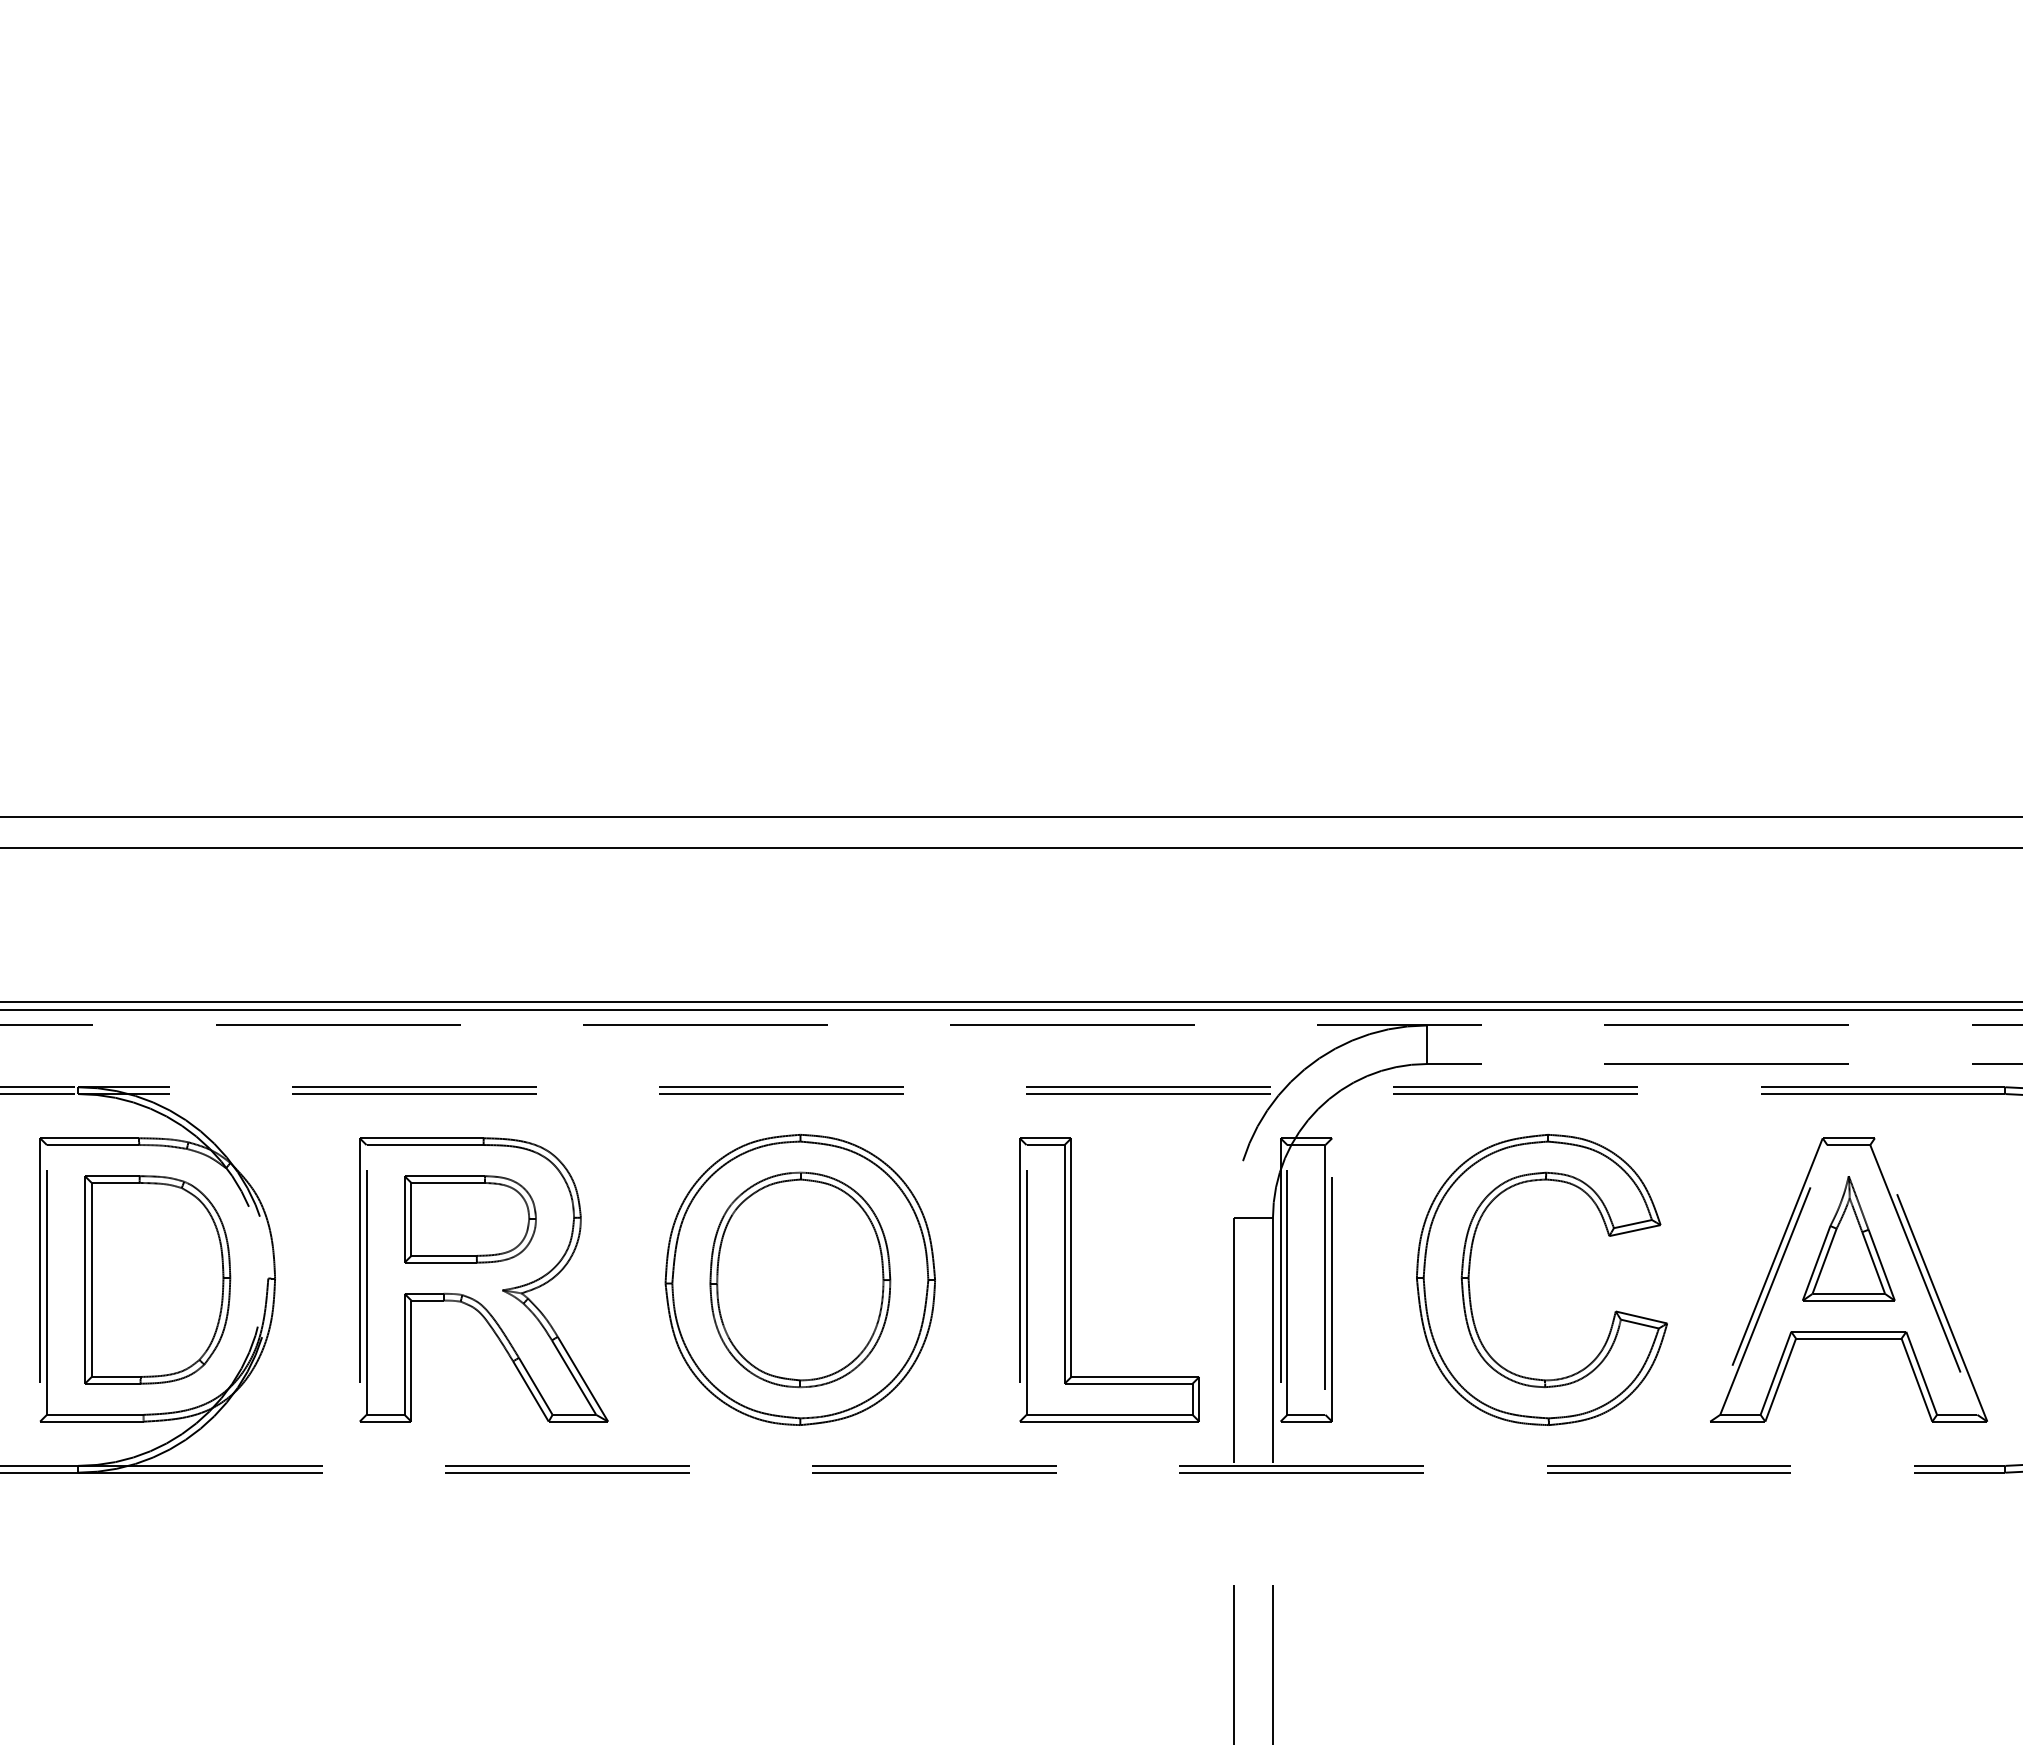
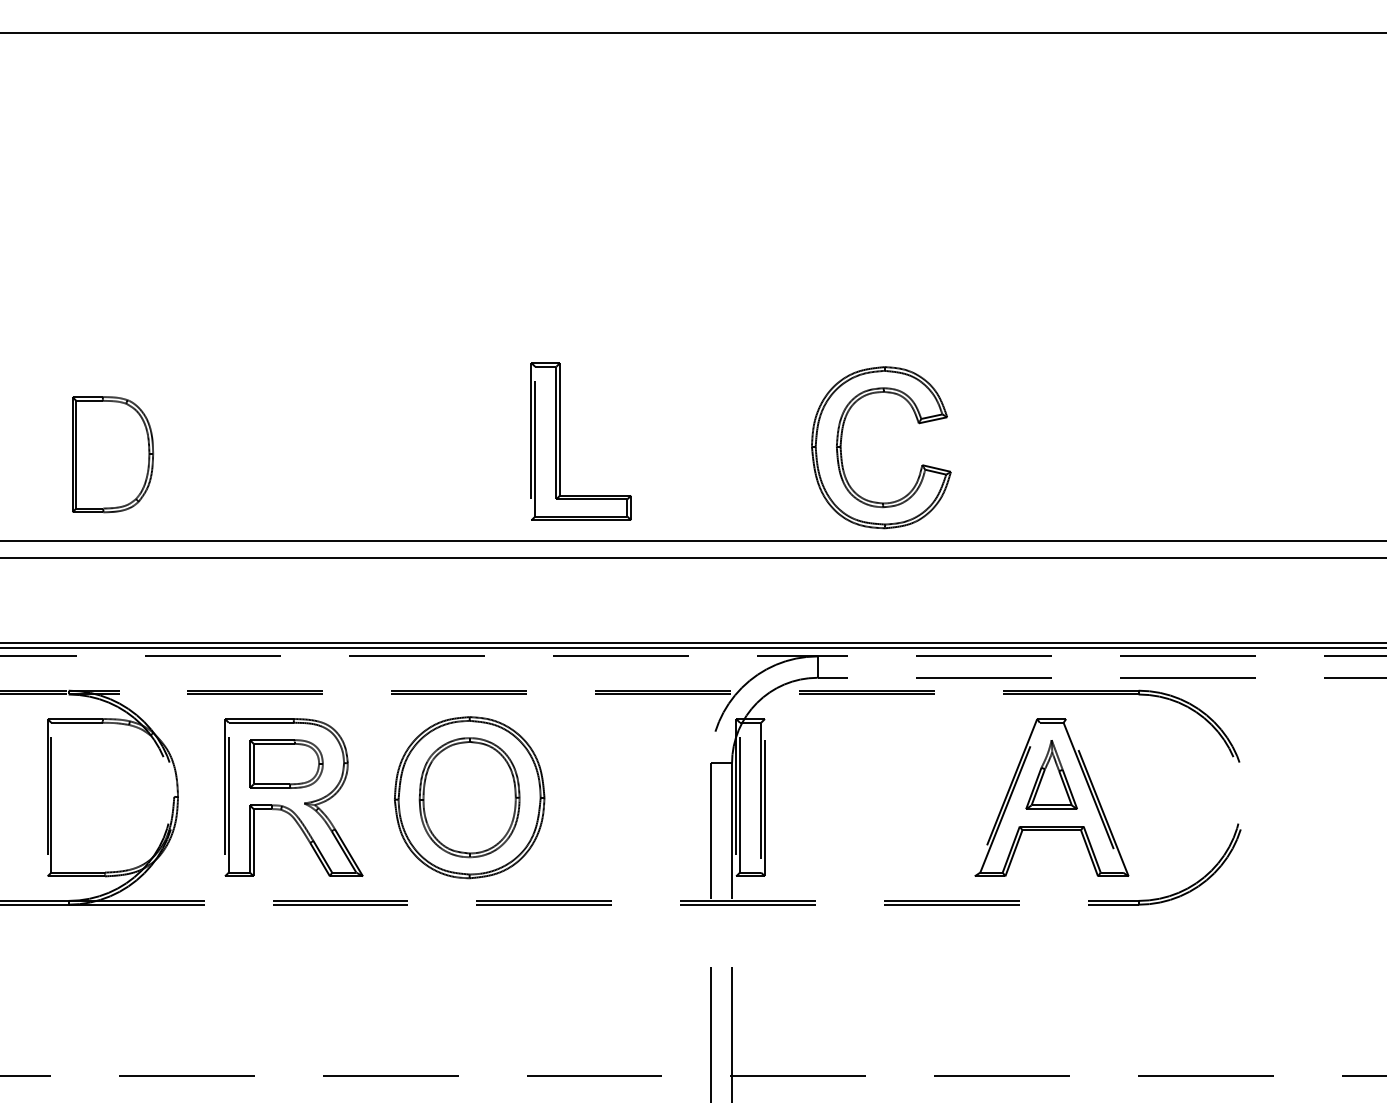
part: (158, 1279) -> (113, 454), moved
part: (1072, 1279) -> (560, 441), moved
part: (1471, 1294) -> (842, 455), moved

